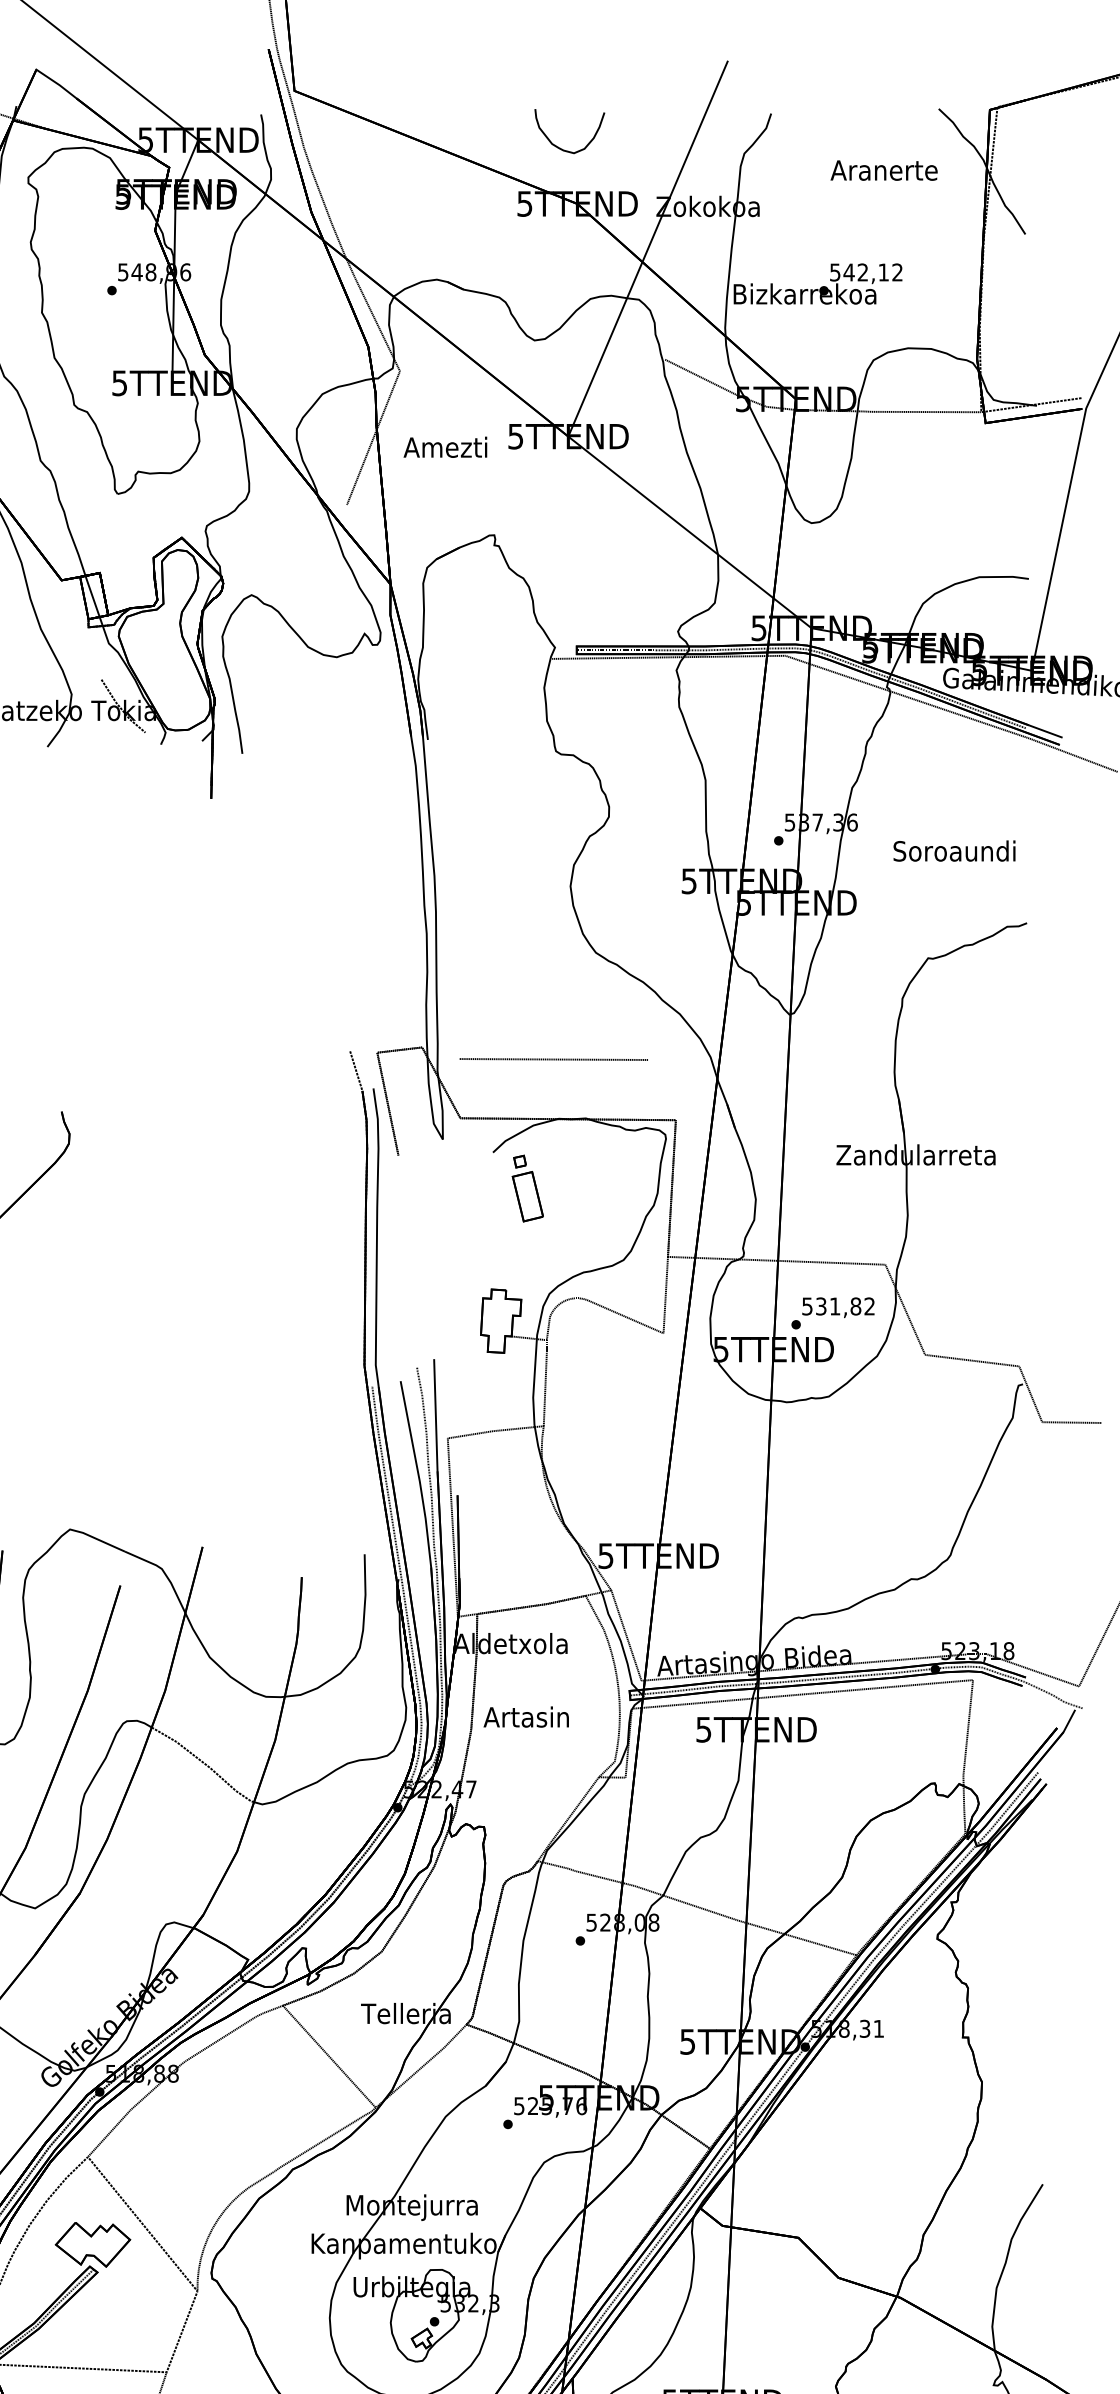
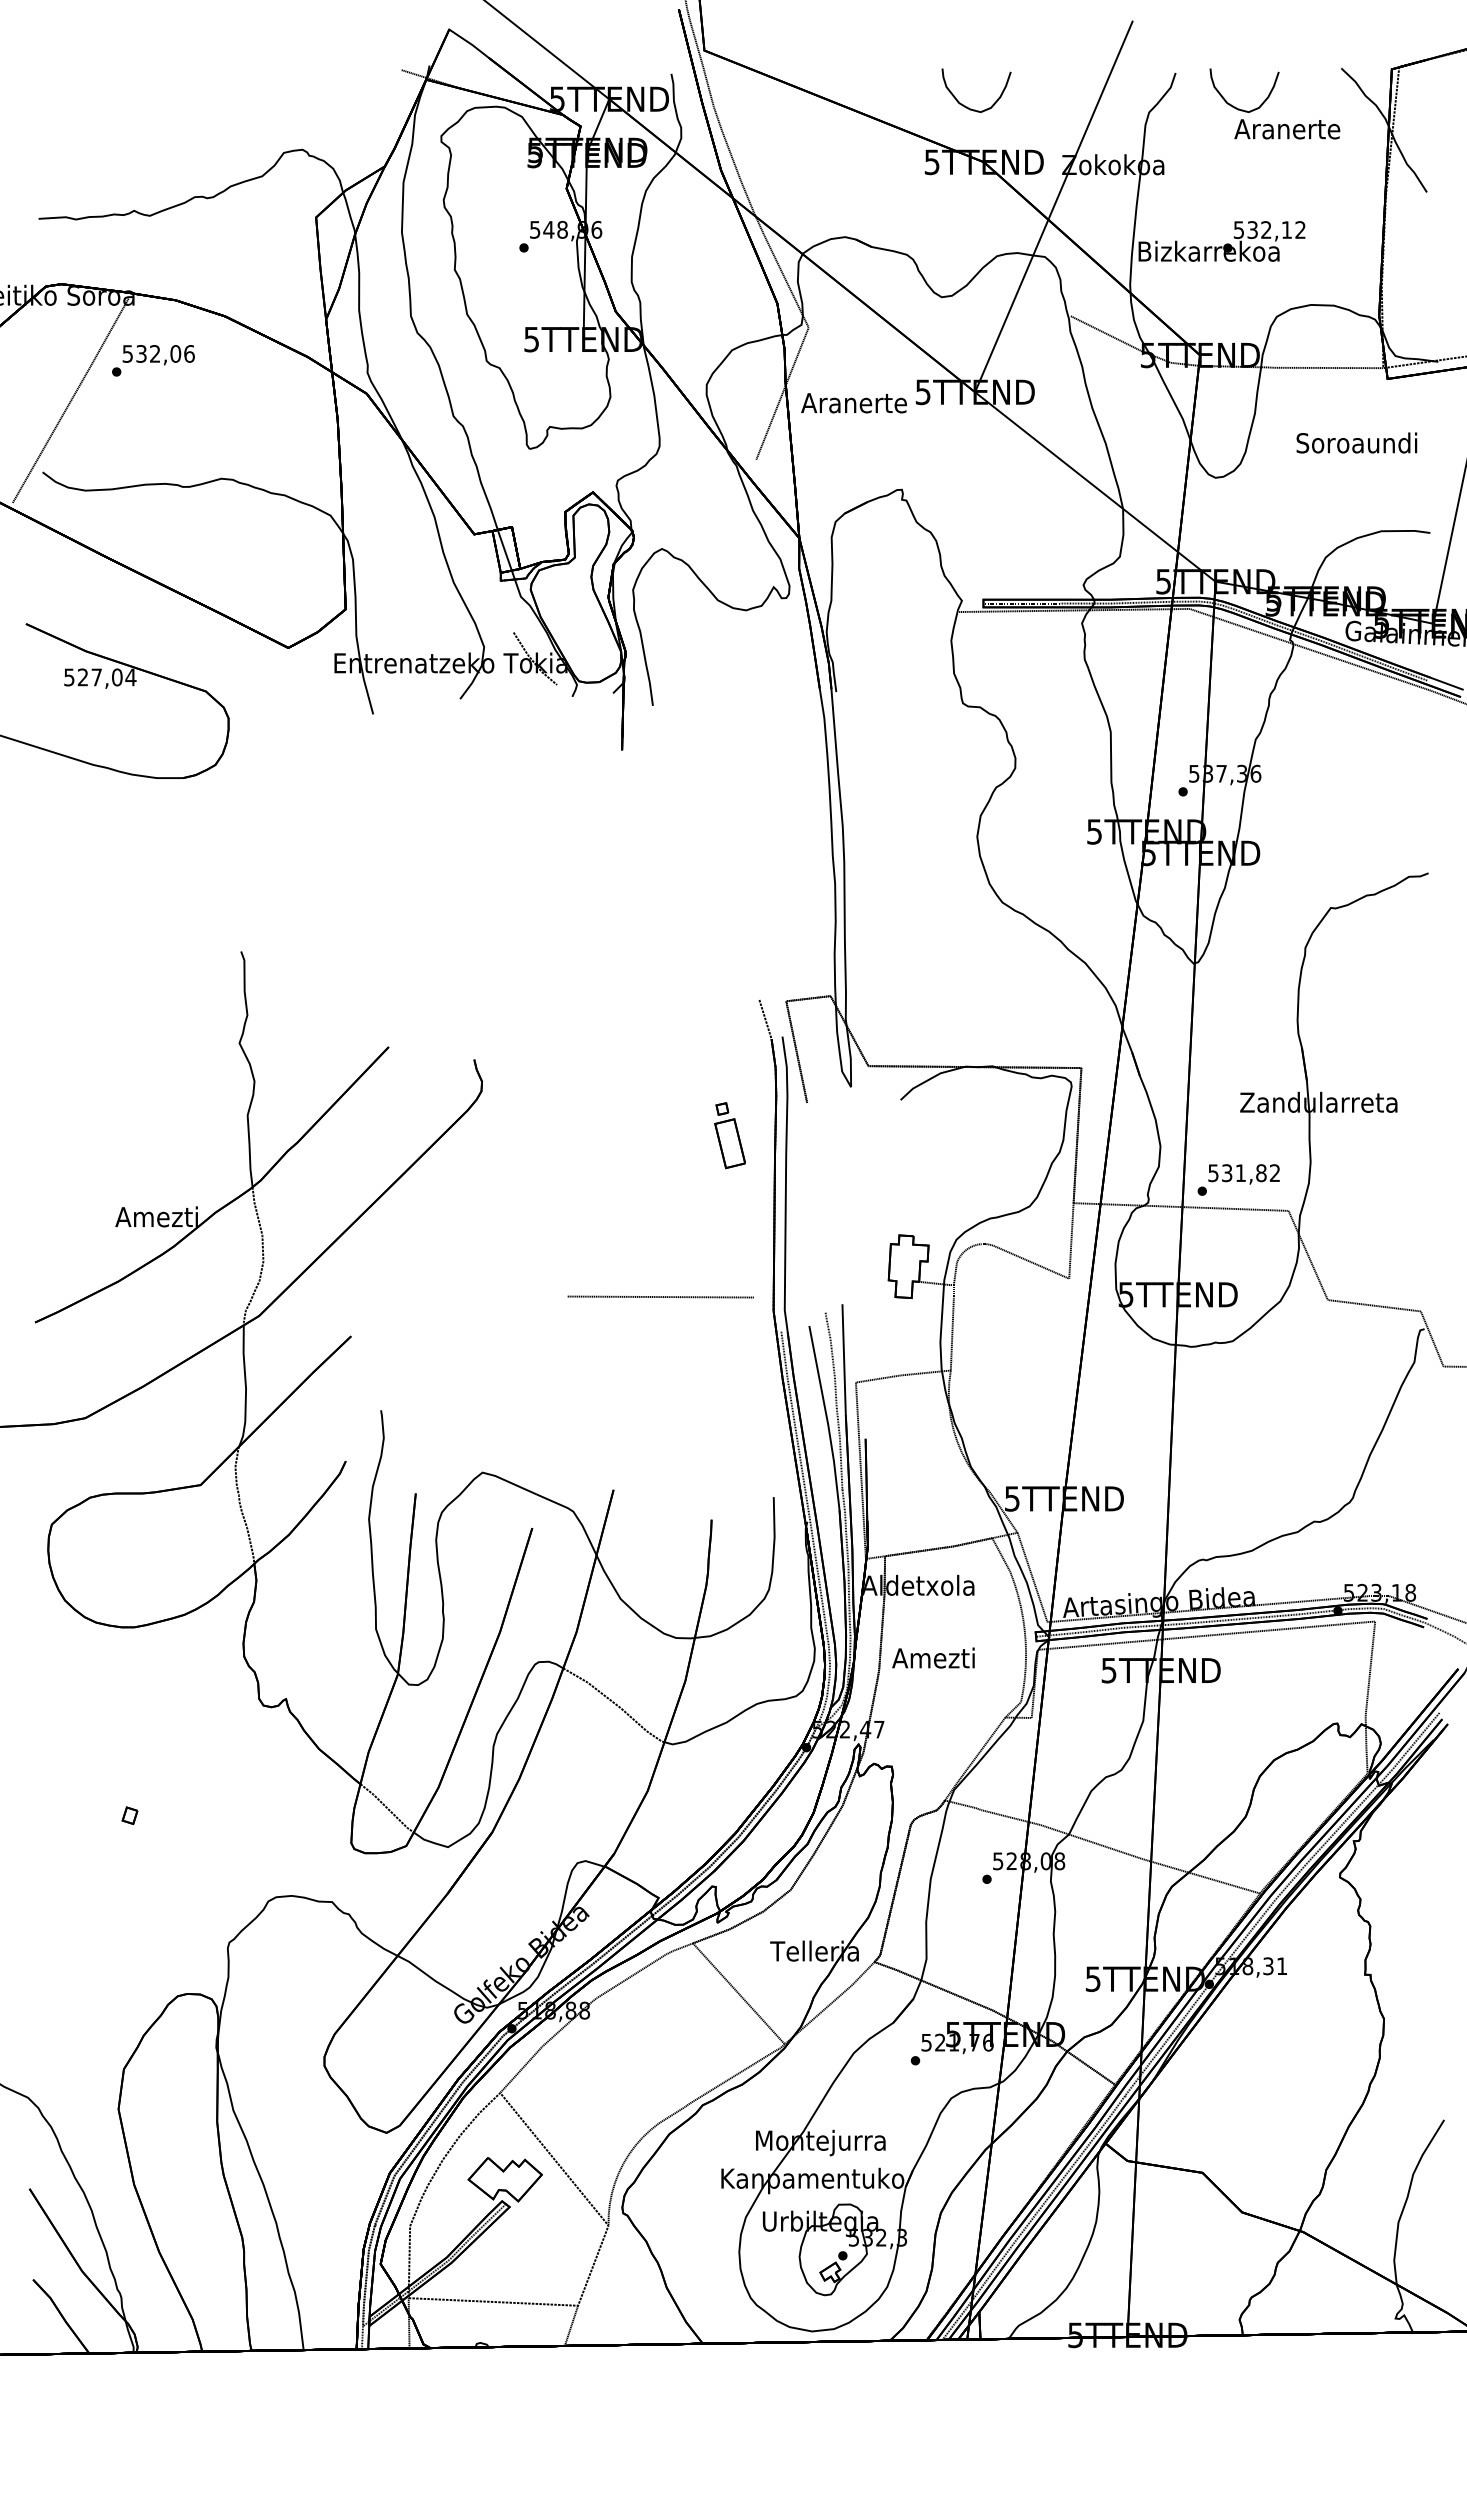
curve: (831, 147) -> (1235, 106), added
text: (848, 272) -> (1252, 230), 542,12 -> 532,12
text: (445, 446) -> (853, 402), Amezti -> Aranerte
text: (954, 850) -> (1356, 442), moved
line: (553, 1058) -> (660, 1296), moved
part: (527, 1188) -> (729, 1135), moved
text: (832, 1312) -> (1238, 1179), moved
text: (526, 1716) -> (933, 1657), Artasin -> Amezti
text: (546, 2105) -> (953, 2042), 525,76 -> 521,76

